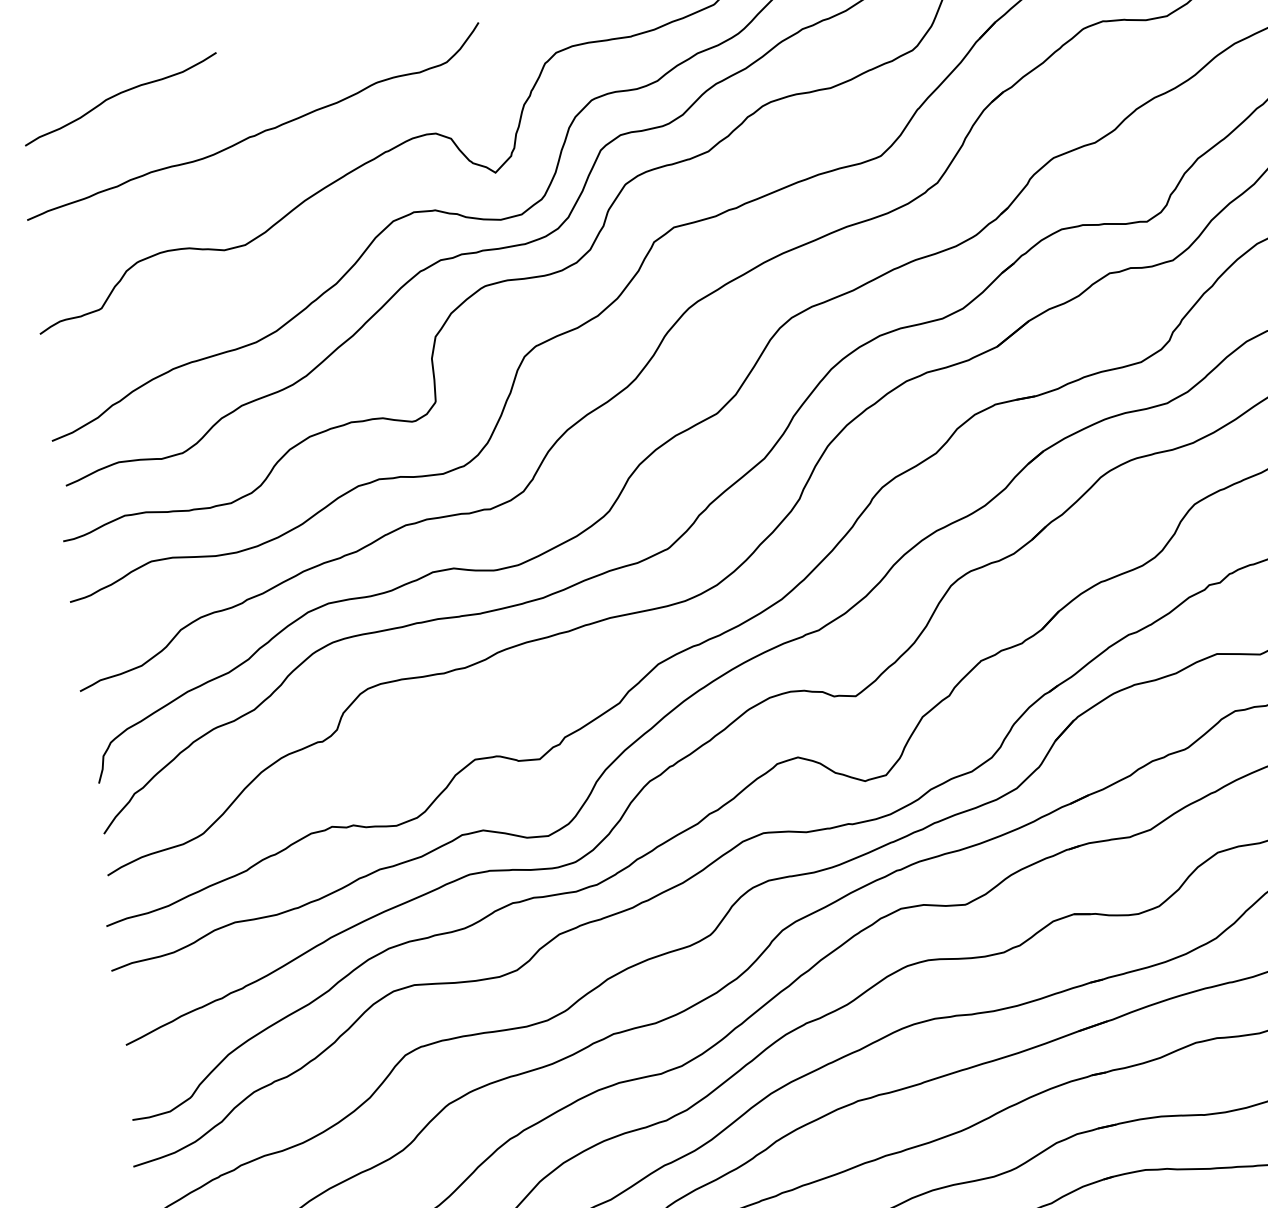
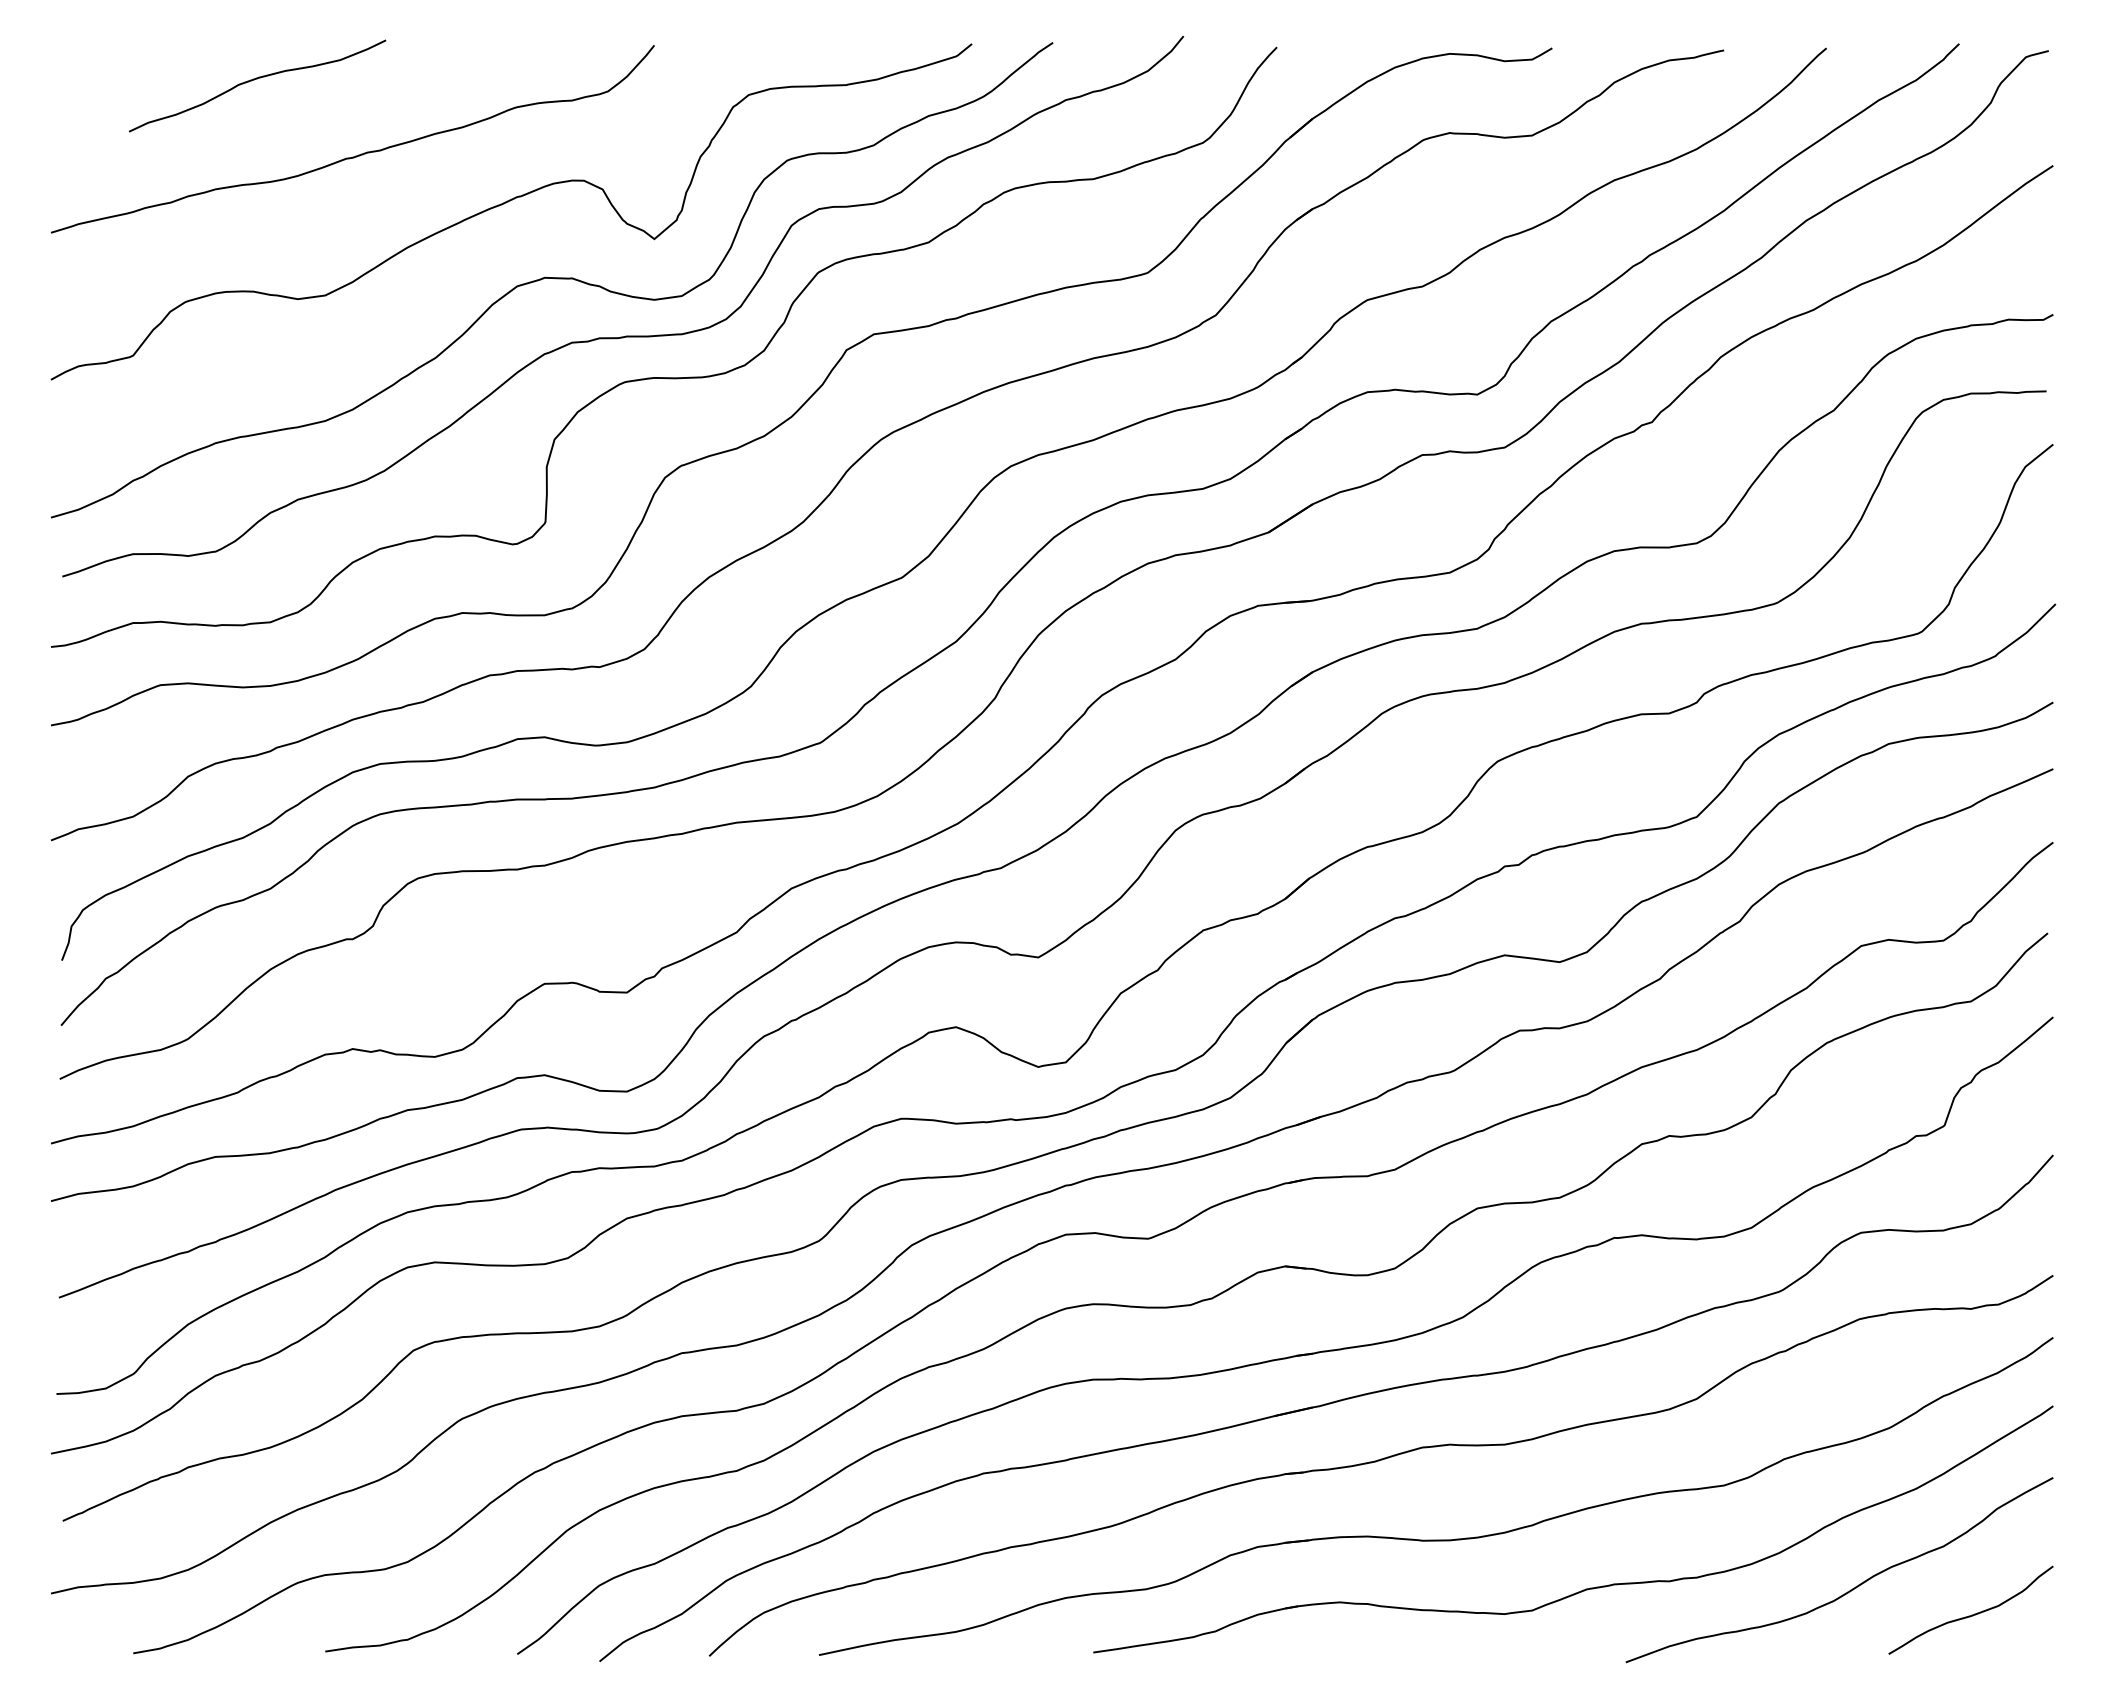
curve: (117, 95) -> (254, 80), moved

